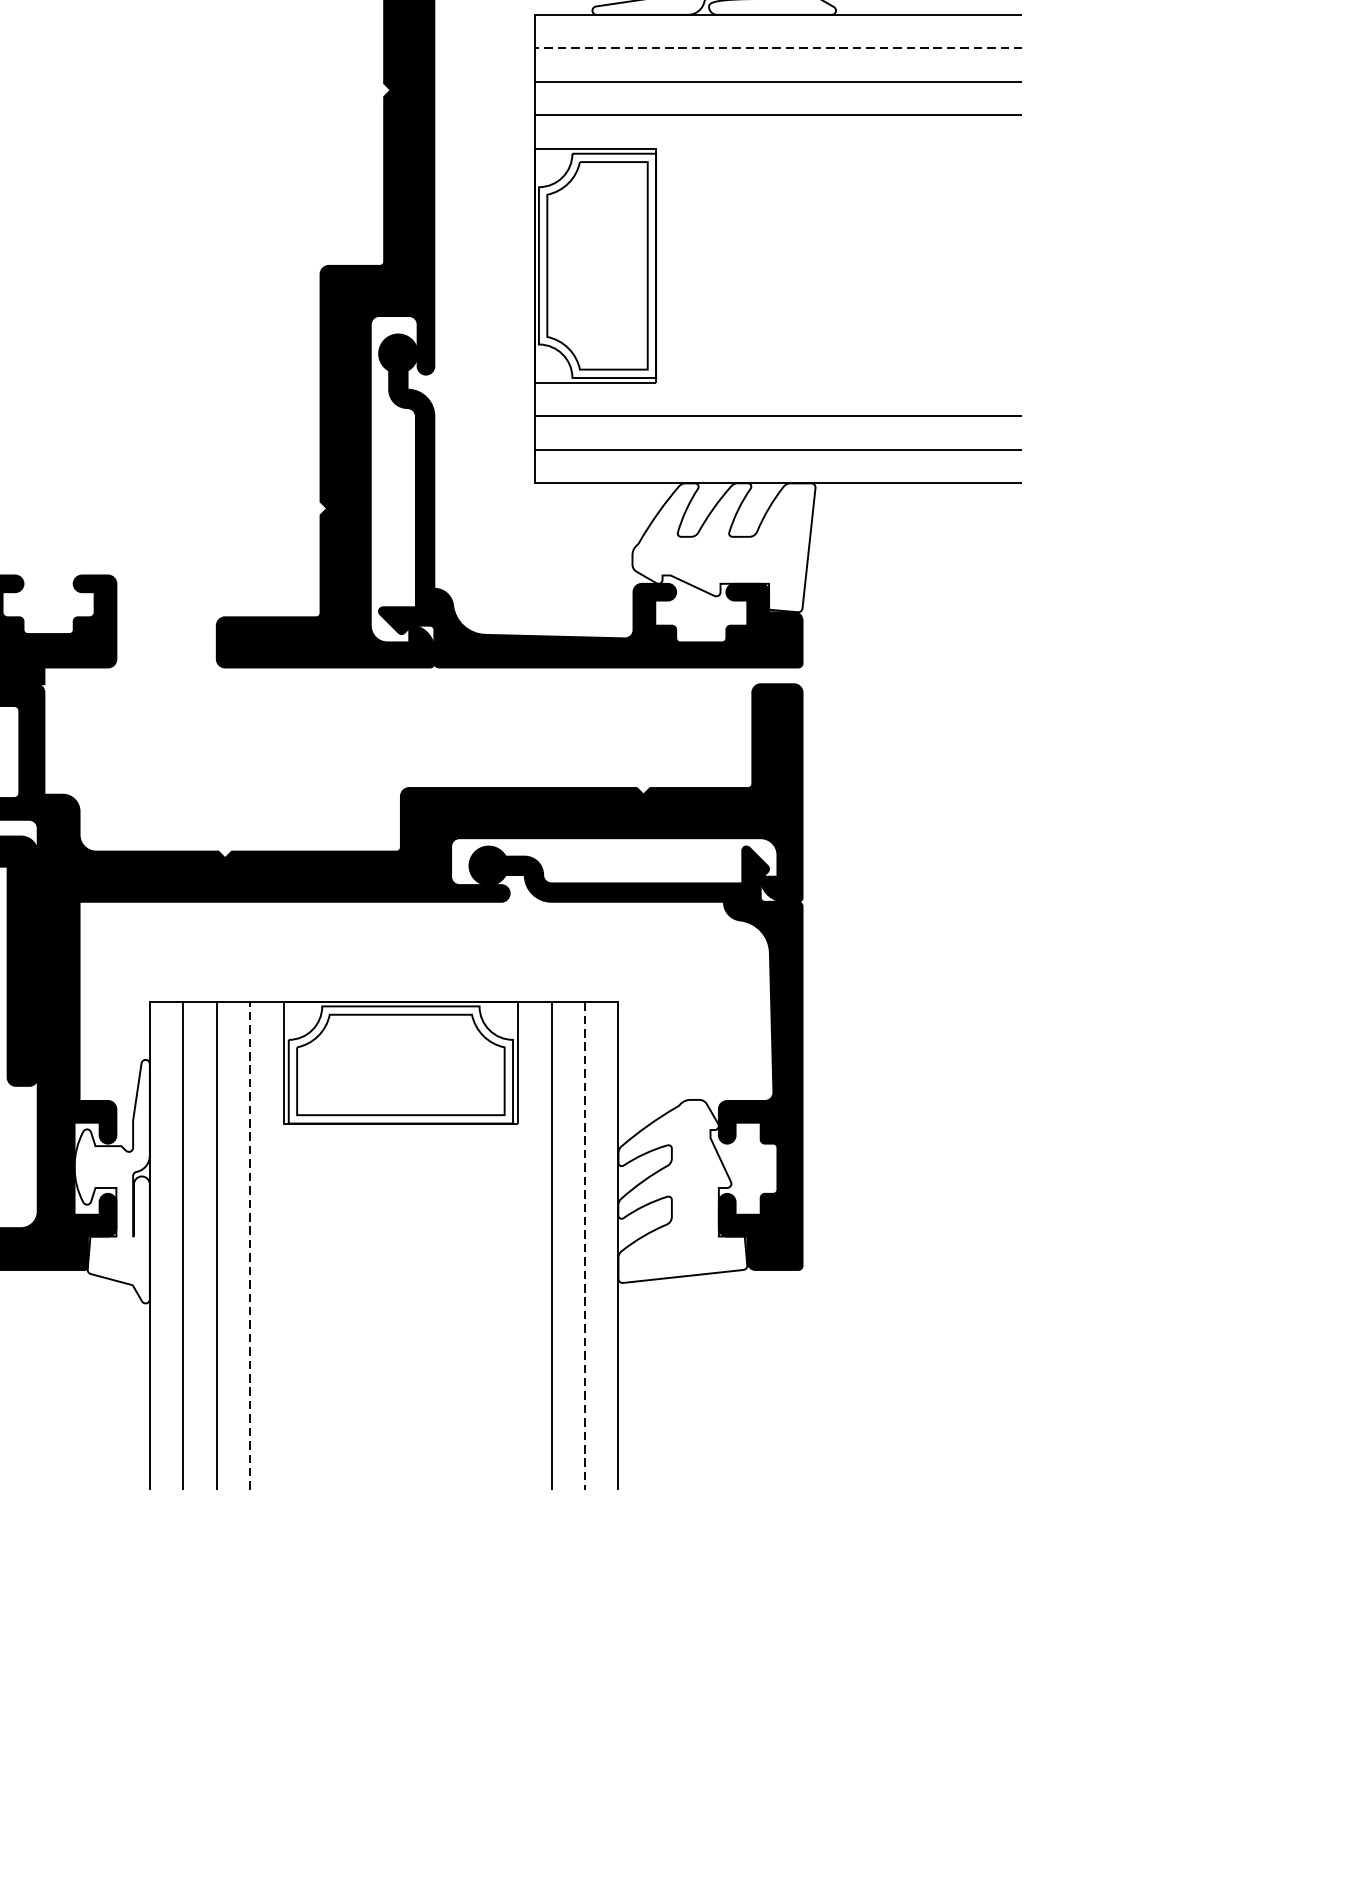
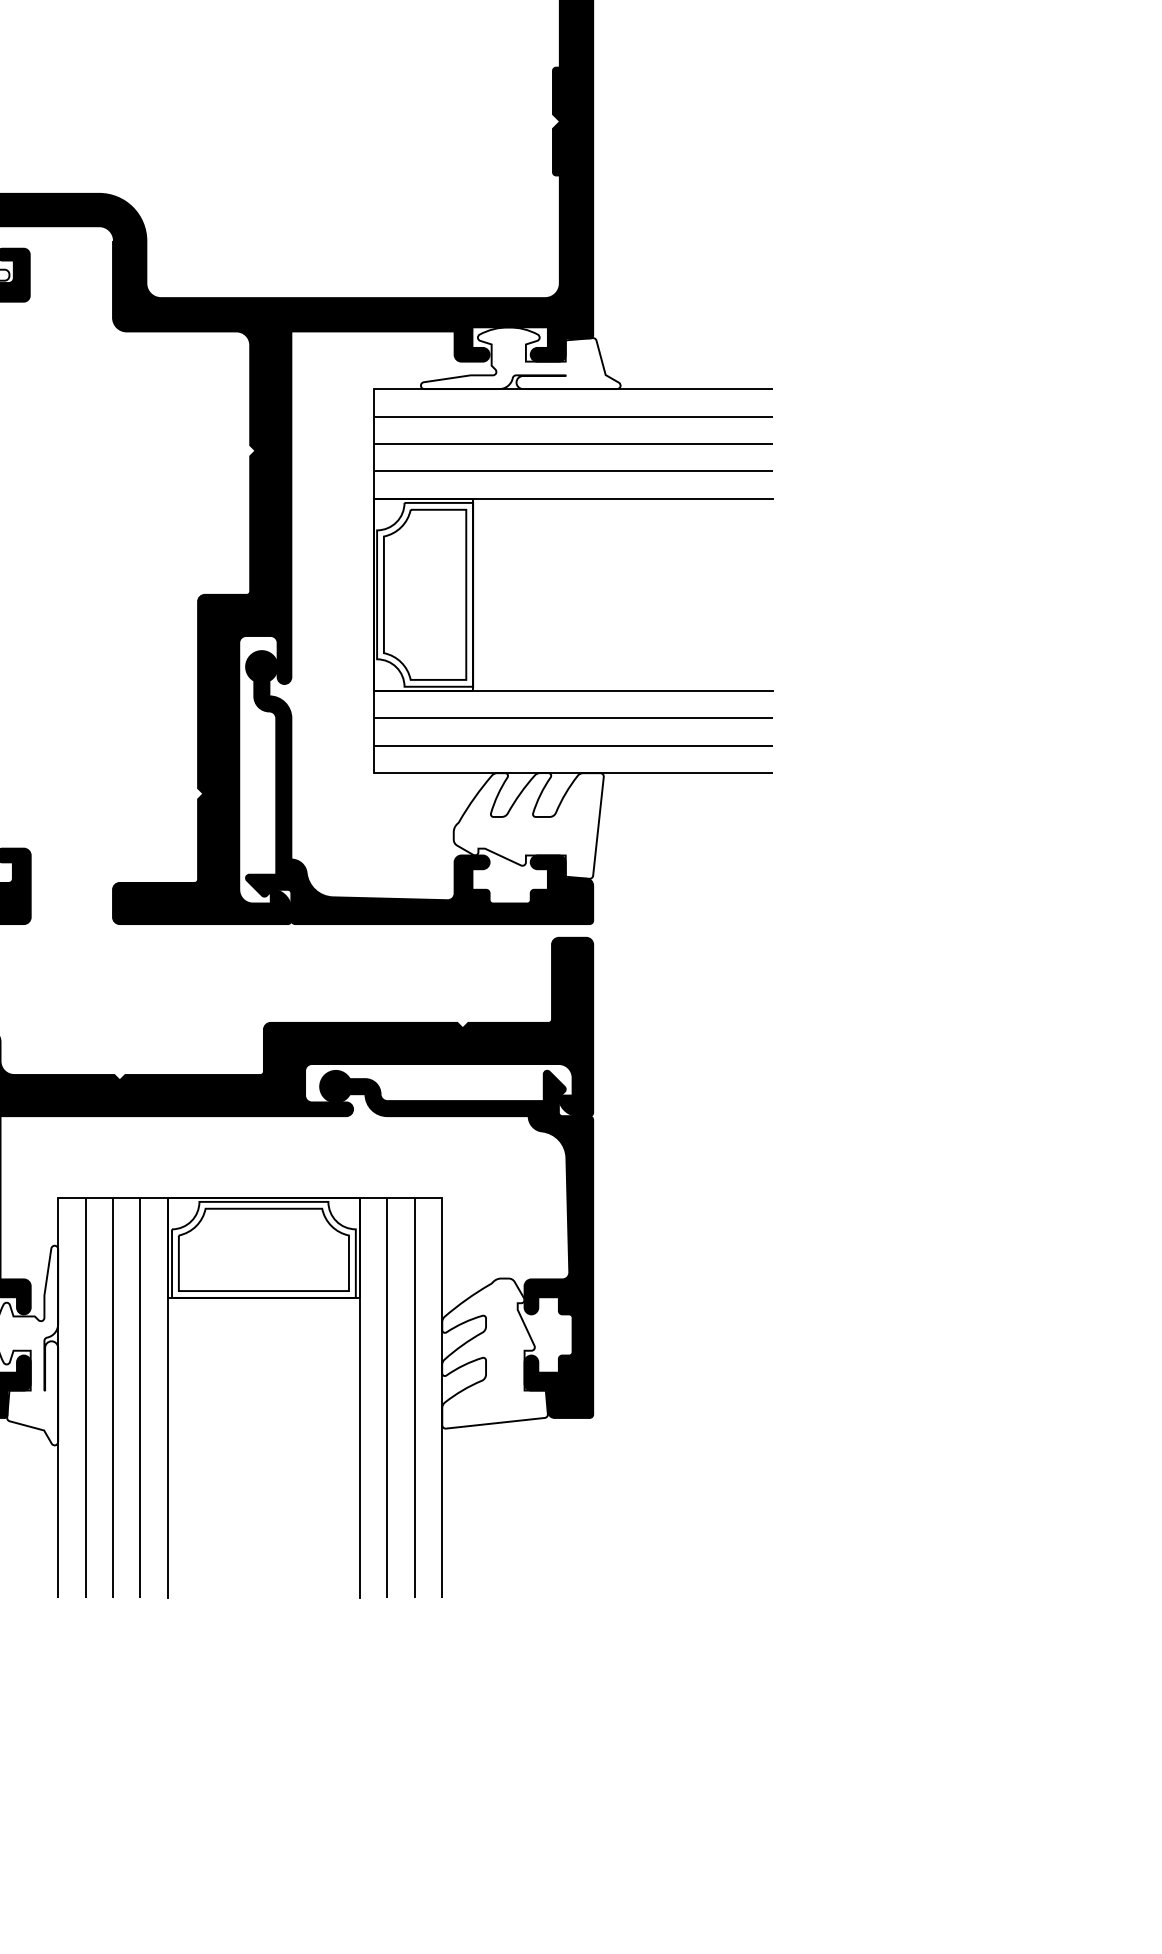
line: (778, 48) -> (573, 416), dashed -> solid
line: (778, 148) -> (573, 498), added
line: (778, 382) -> (573, 690), added
line: (250, 1246) -> (140, 1398), dashed -> solid
line: (283, 1246) -> (167, 1398), added
line: (517, 1246) -> (359, 1398), added
line: (584, 1246) -> (414, 1398), dashed -> solid

